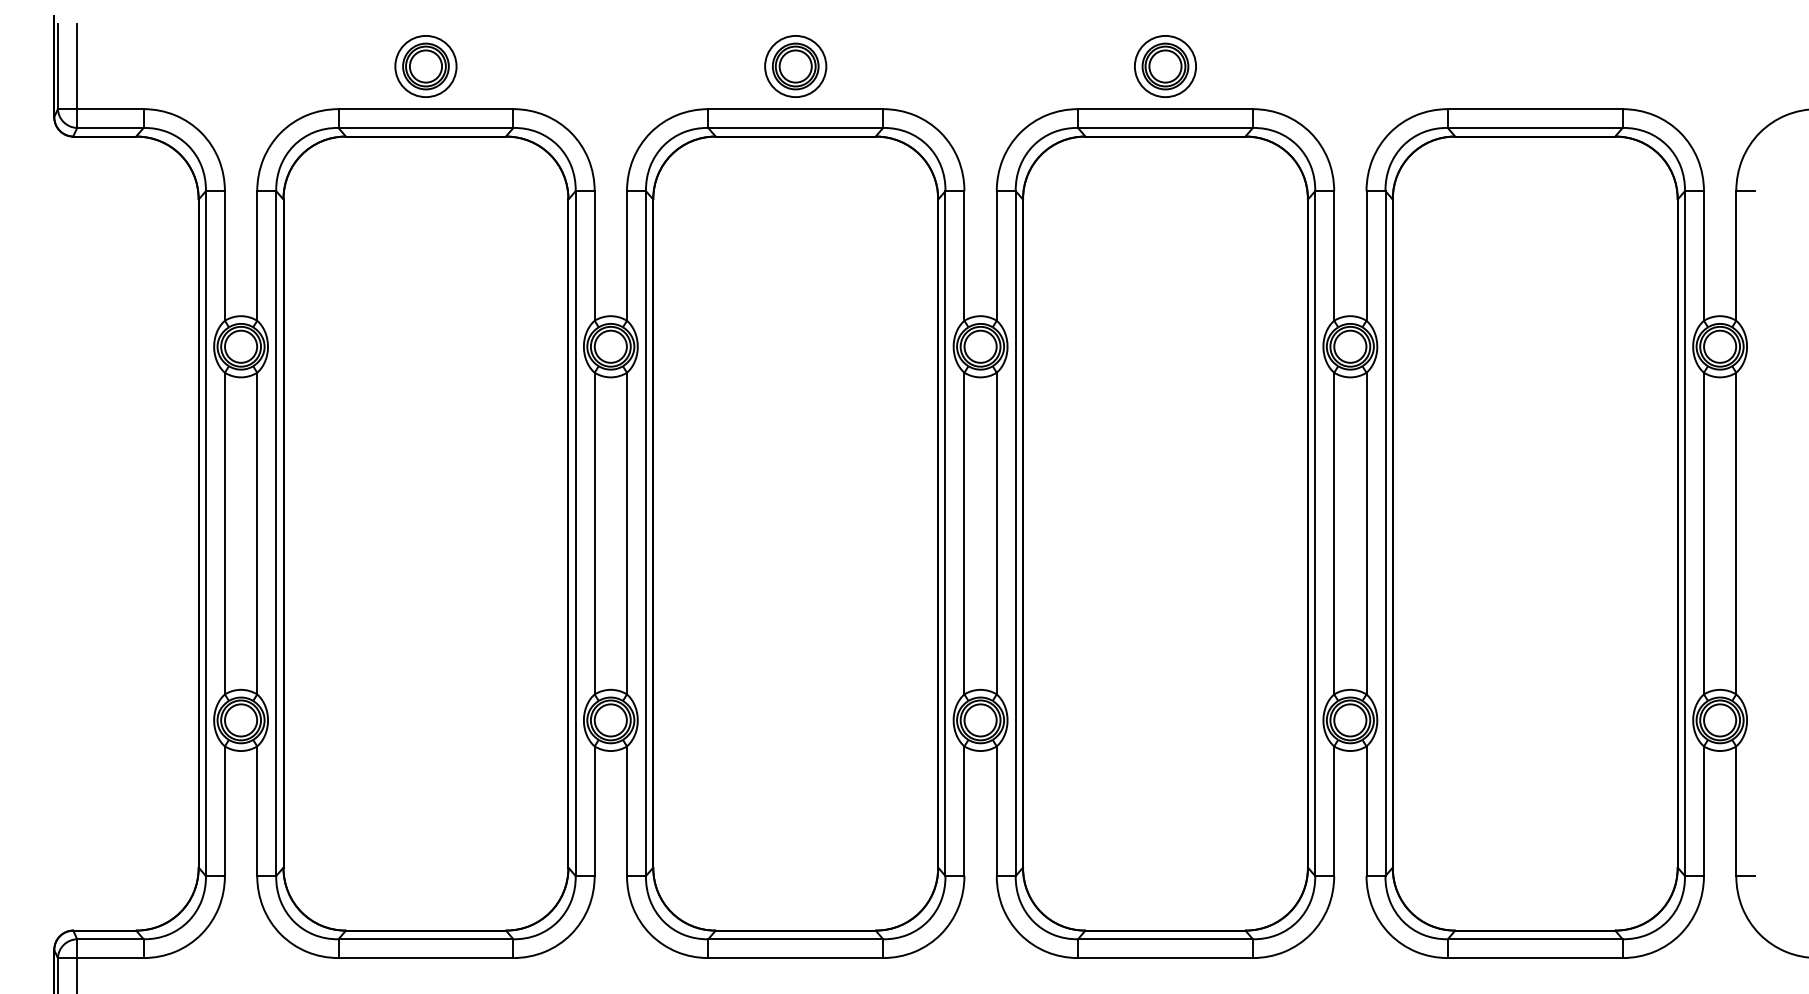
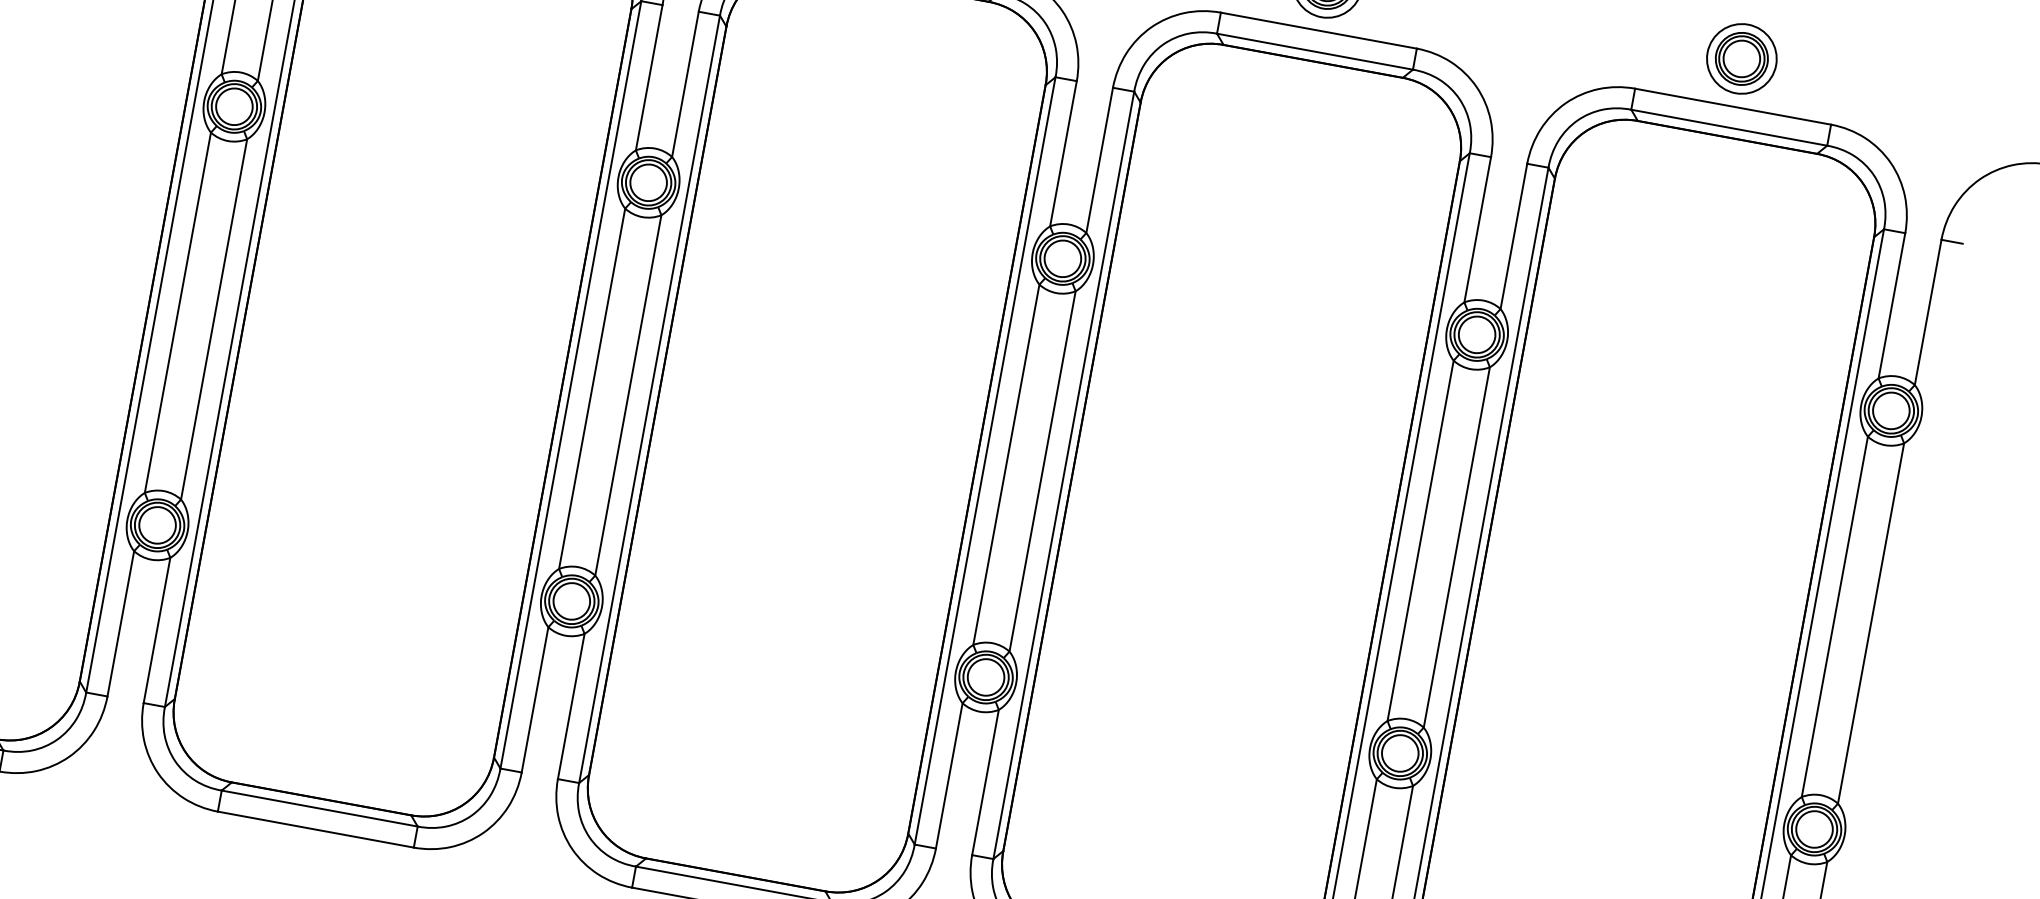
part: (1534, 66) -> (1741, 58), added

